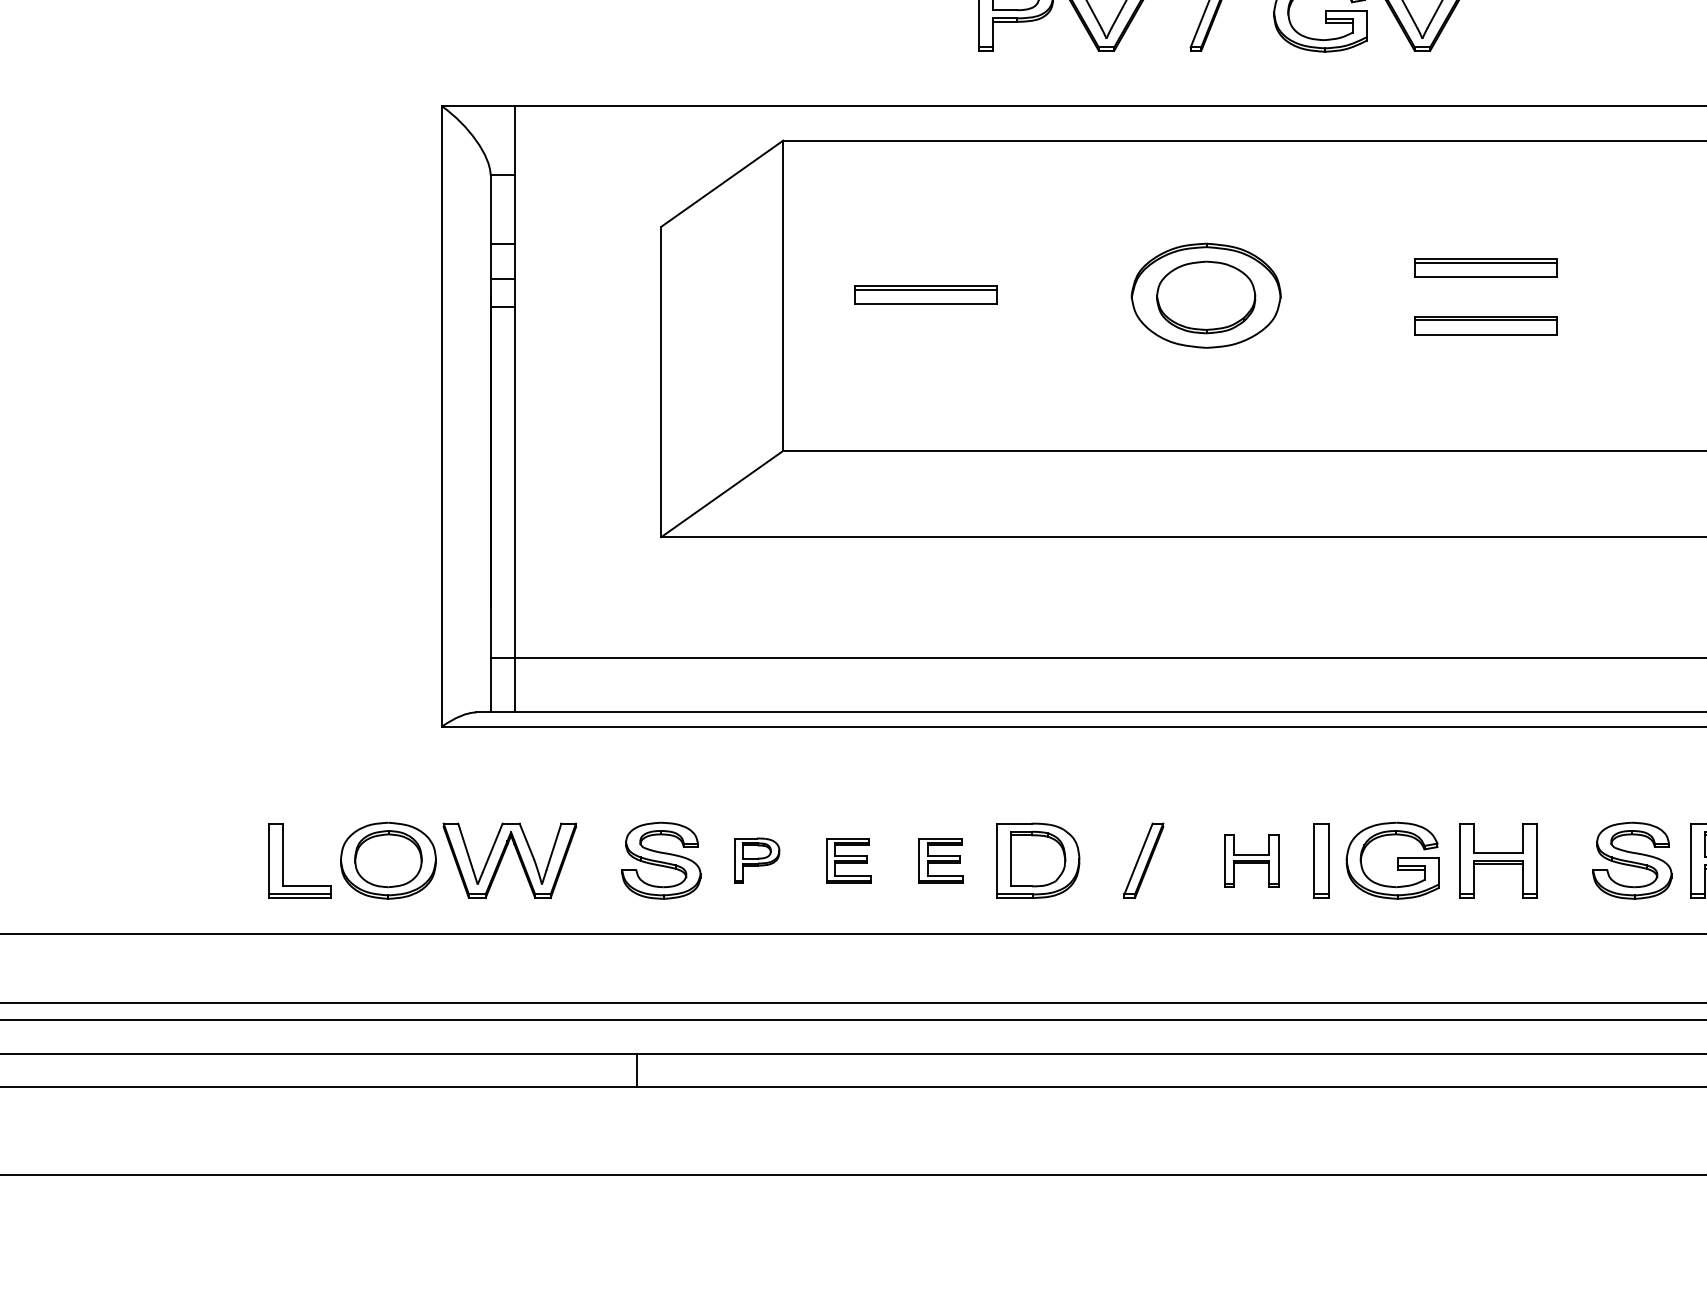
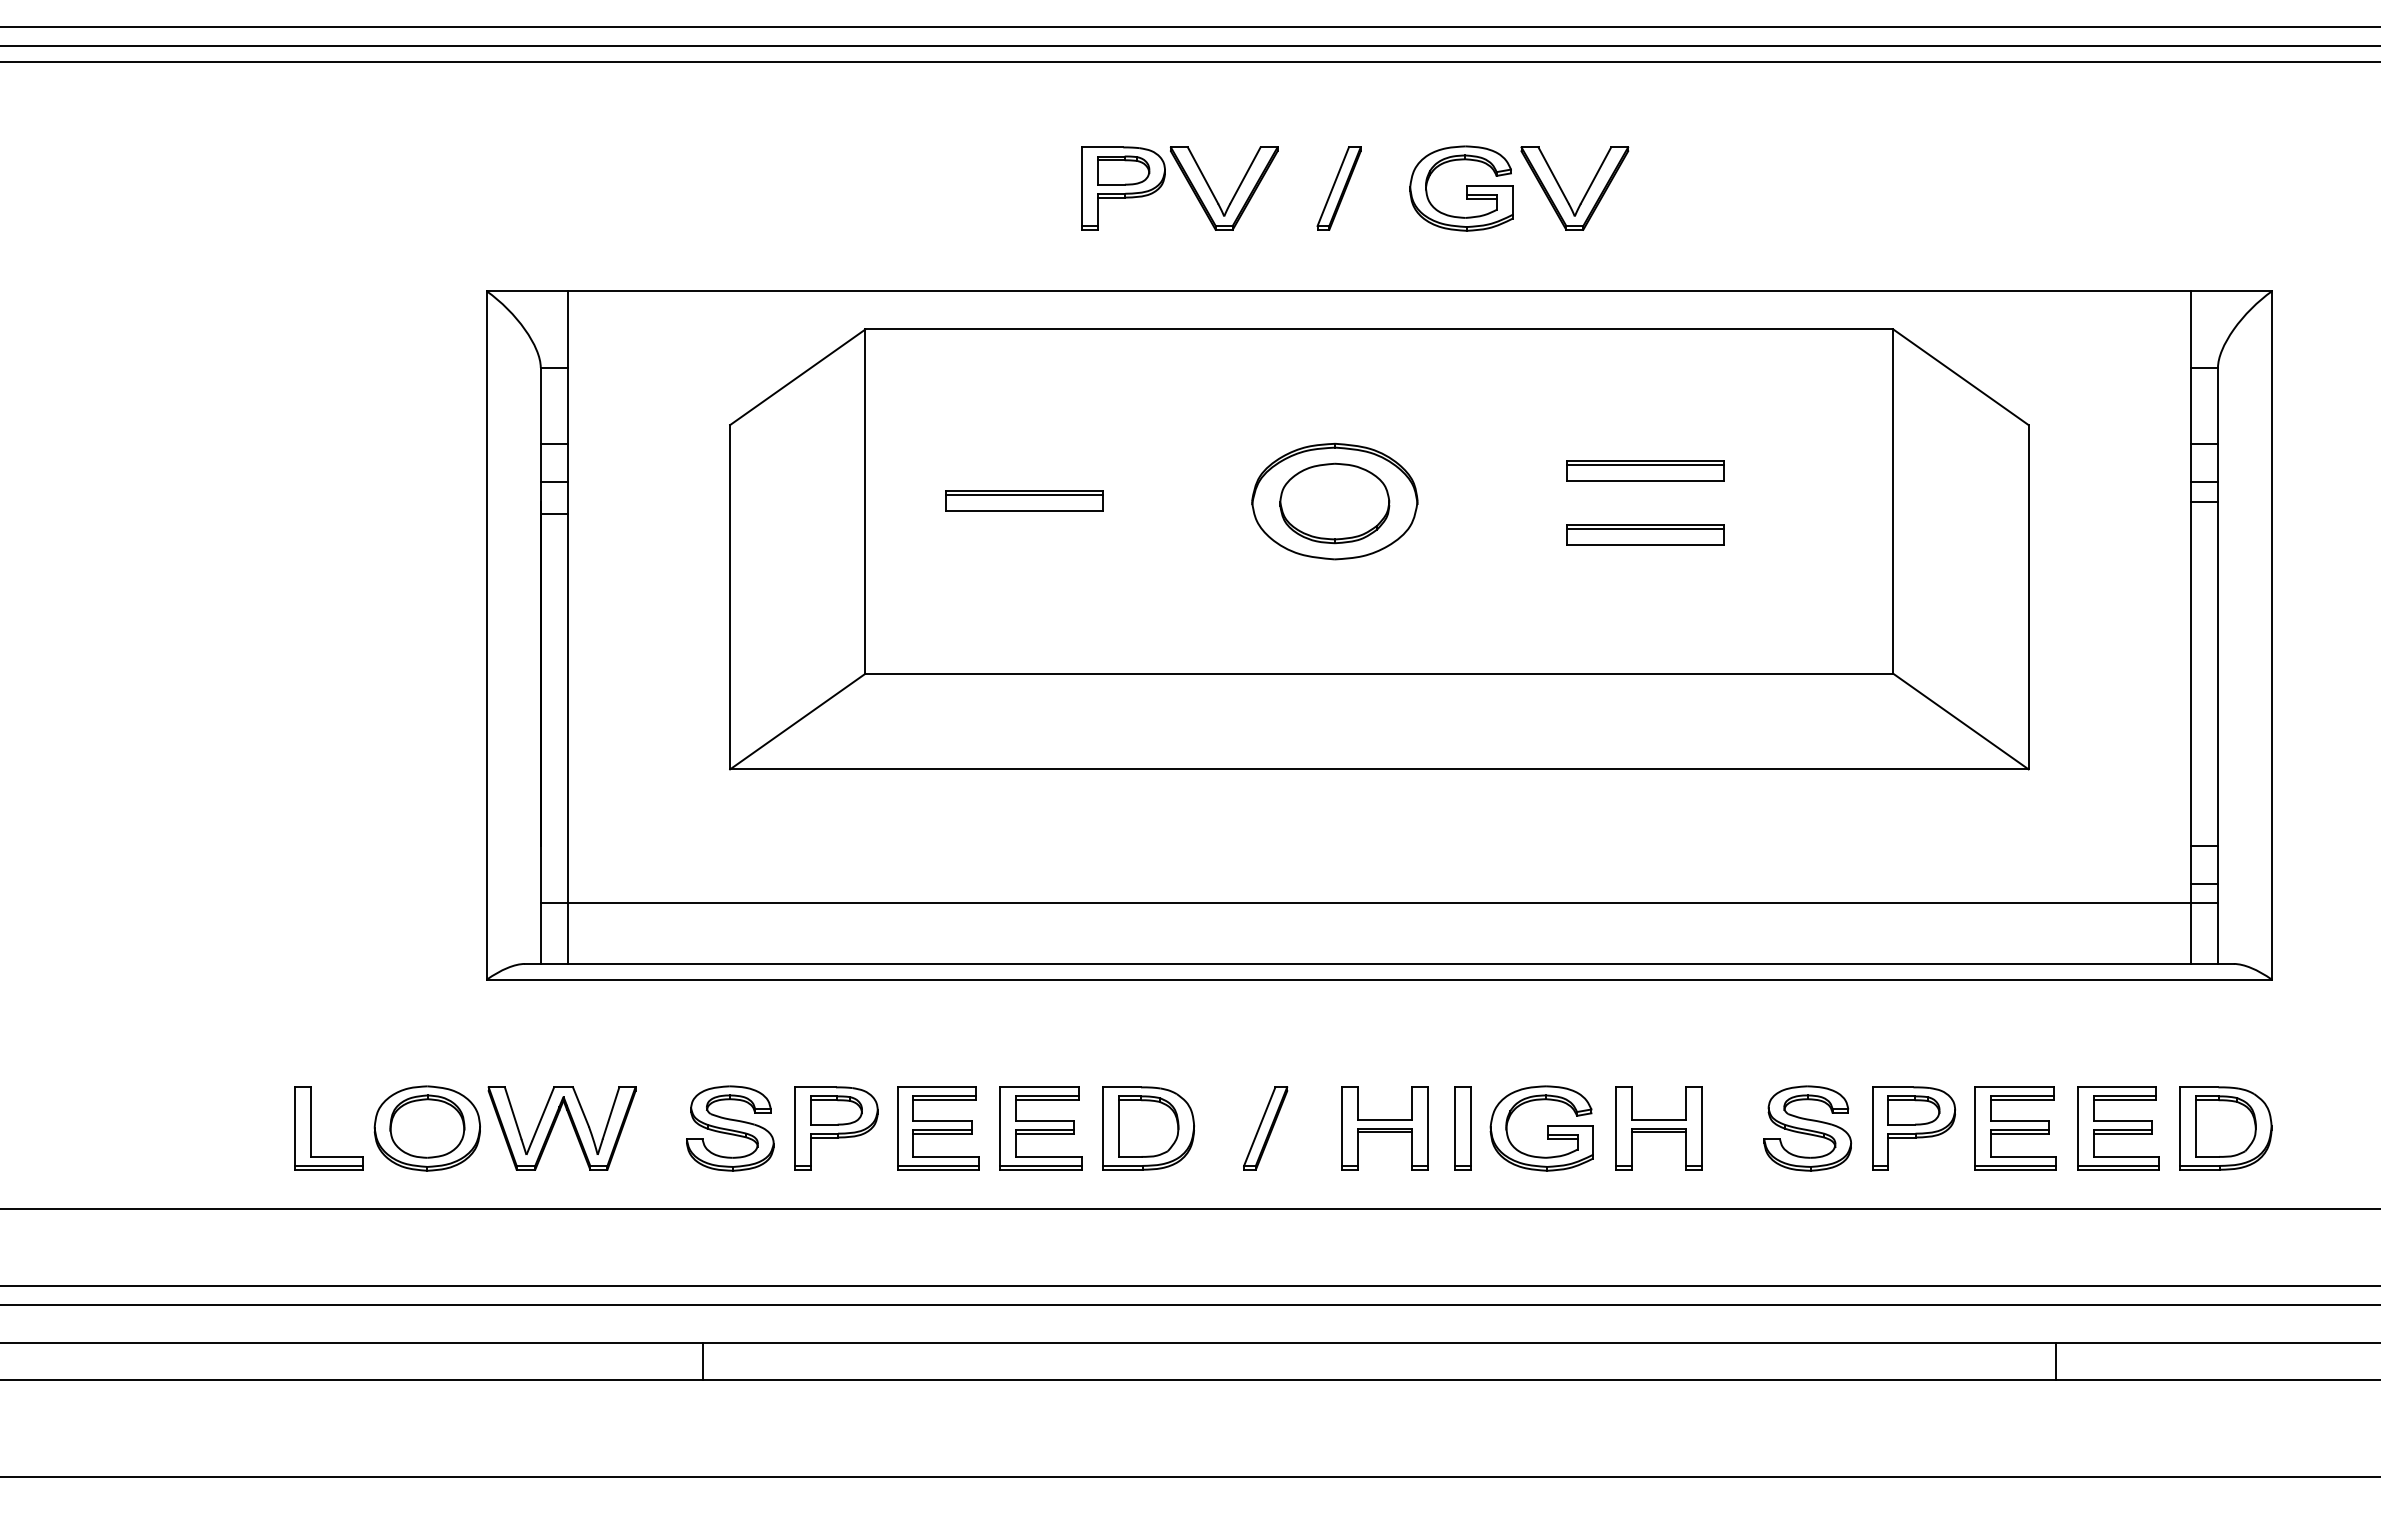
part: (757, 860) -> (836, 1128), size x1.67
part: (849, 860) -> (938, 1128), size x1.67
part: (940, 860) -> (1040, 1128), size x1.67
part: (1250, 860) -> (1384, 1128), size x1.43

